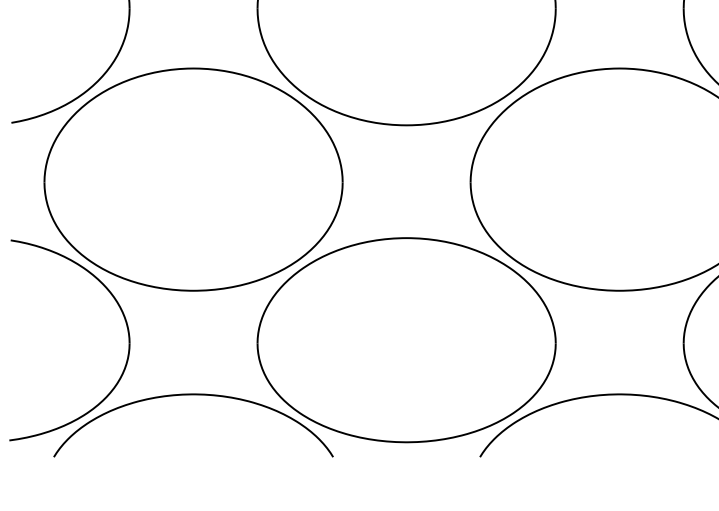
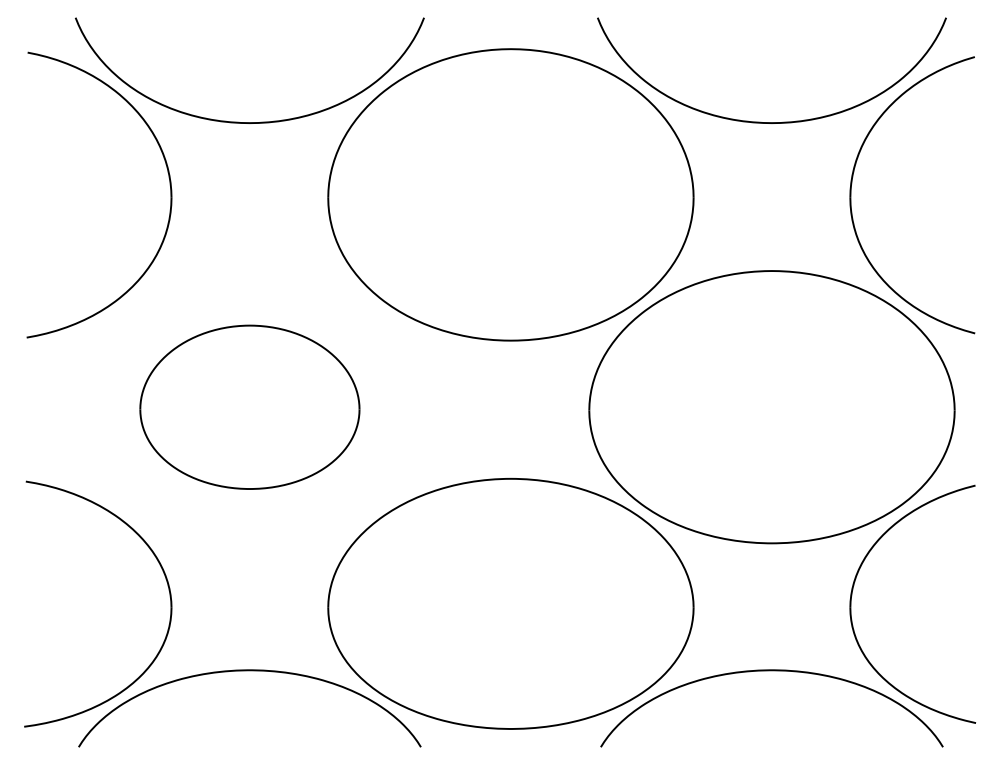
part: (193, 179) -> (249, 407), size x0.6

